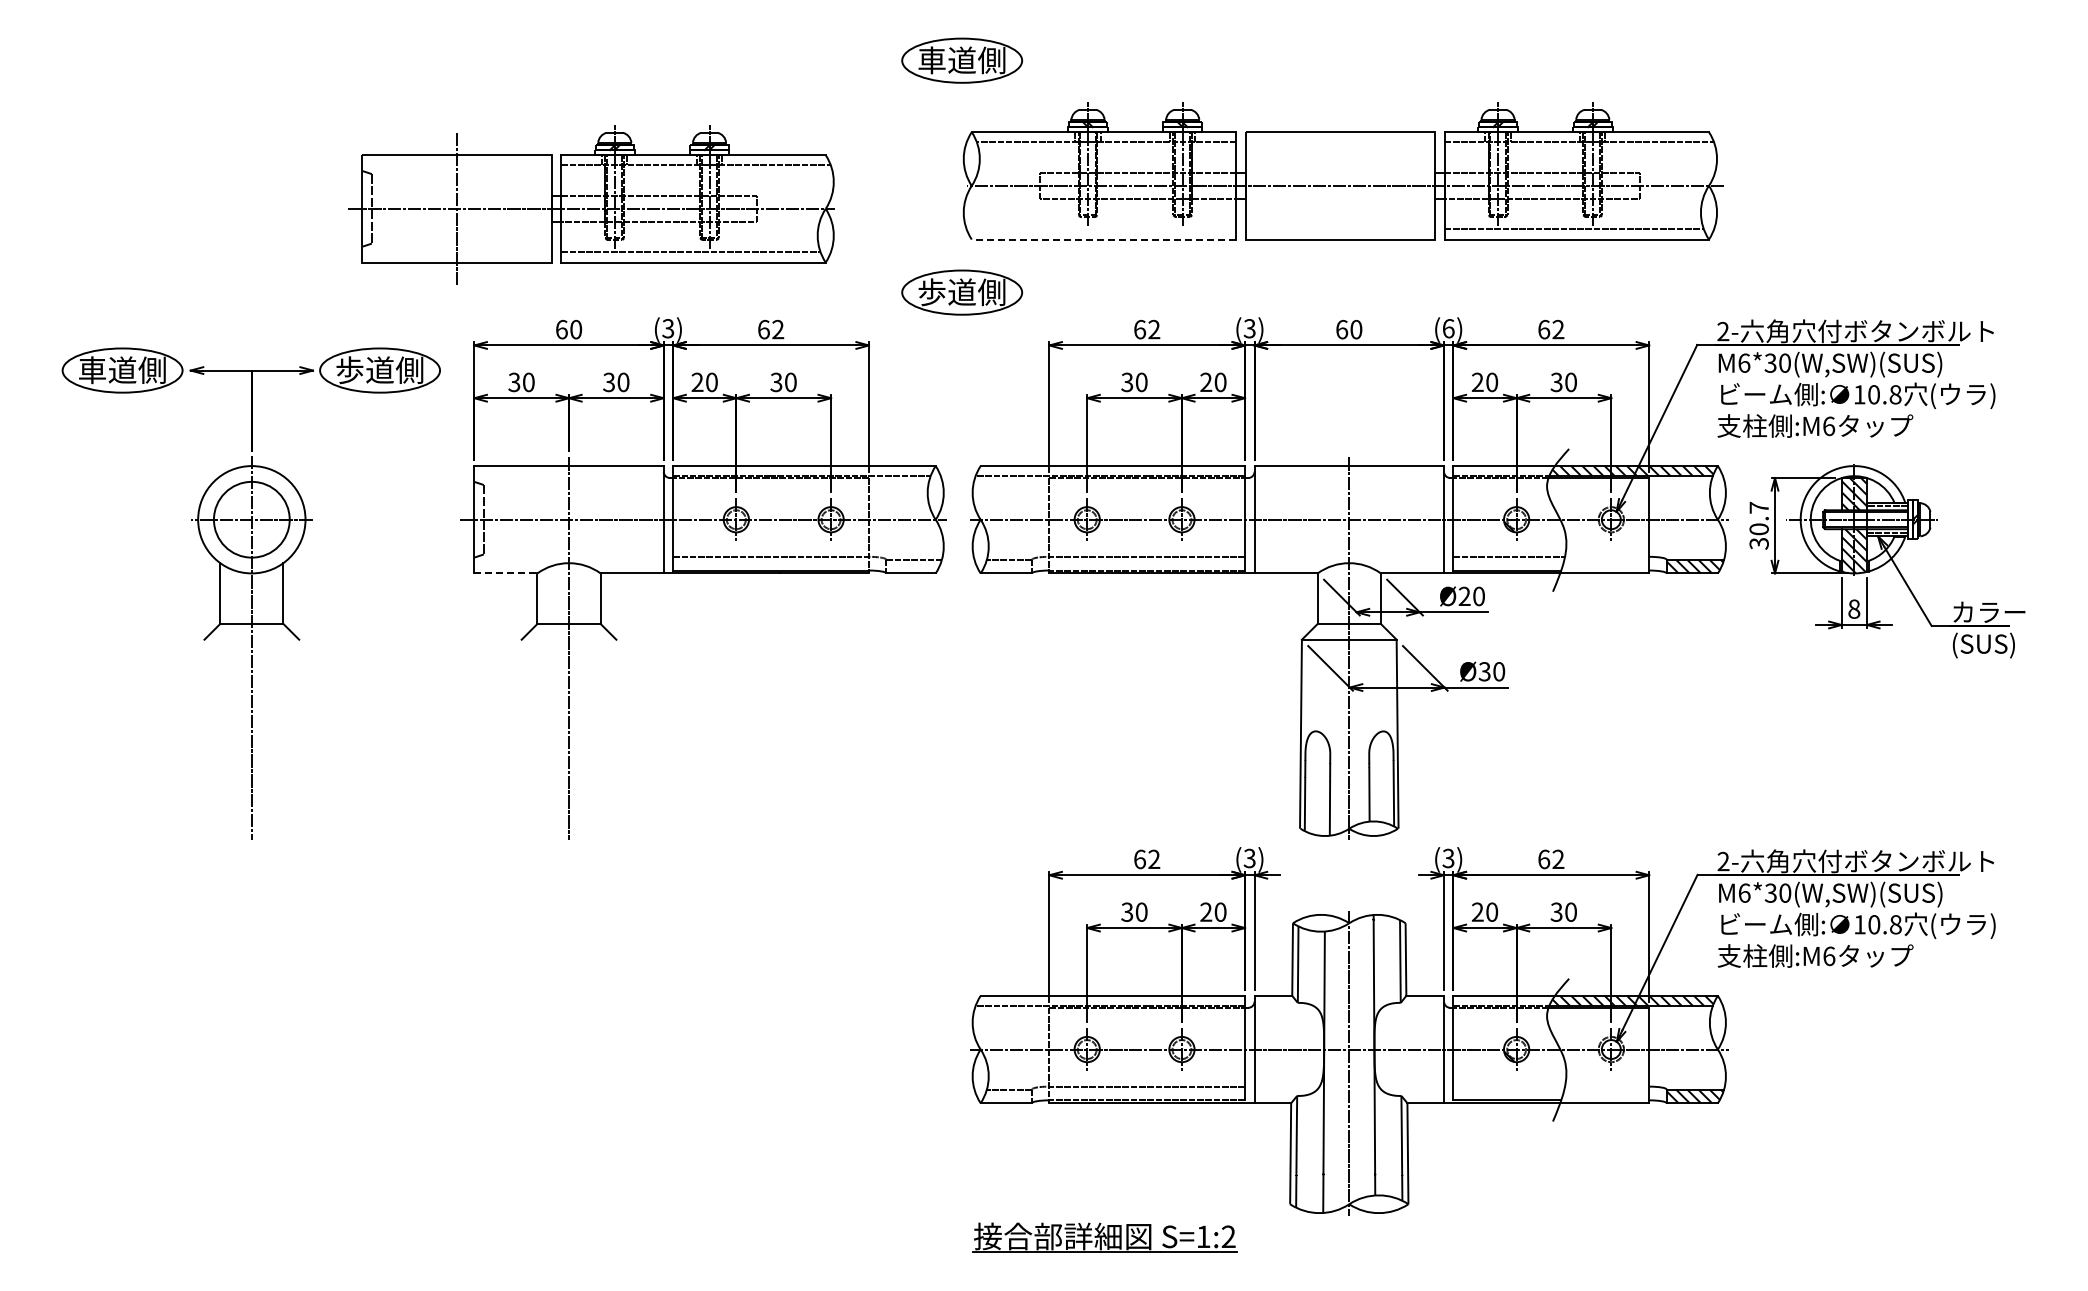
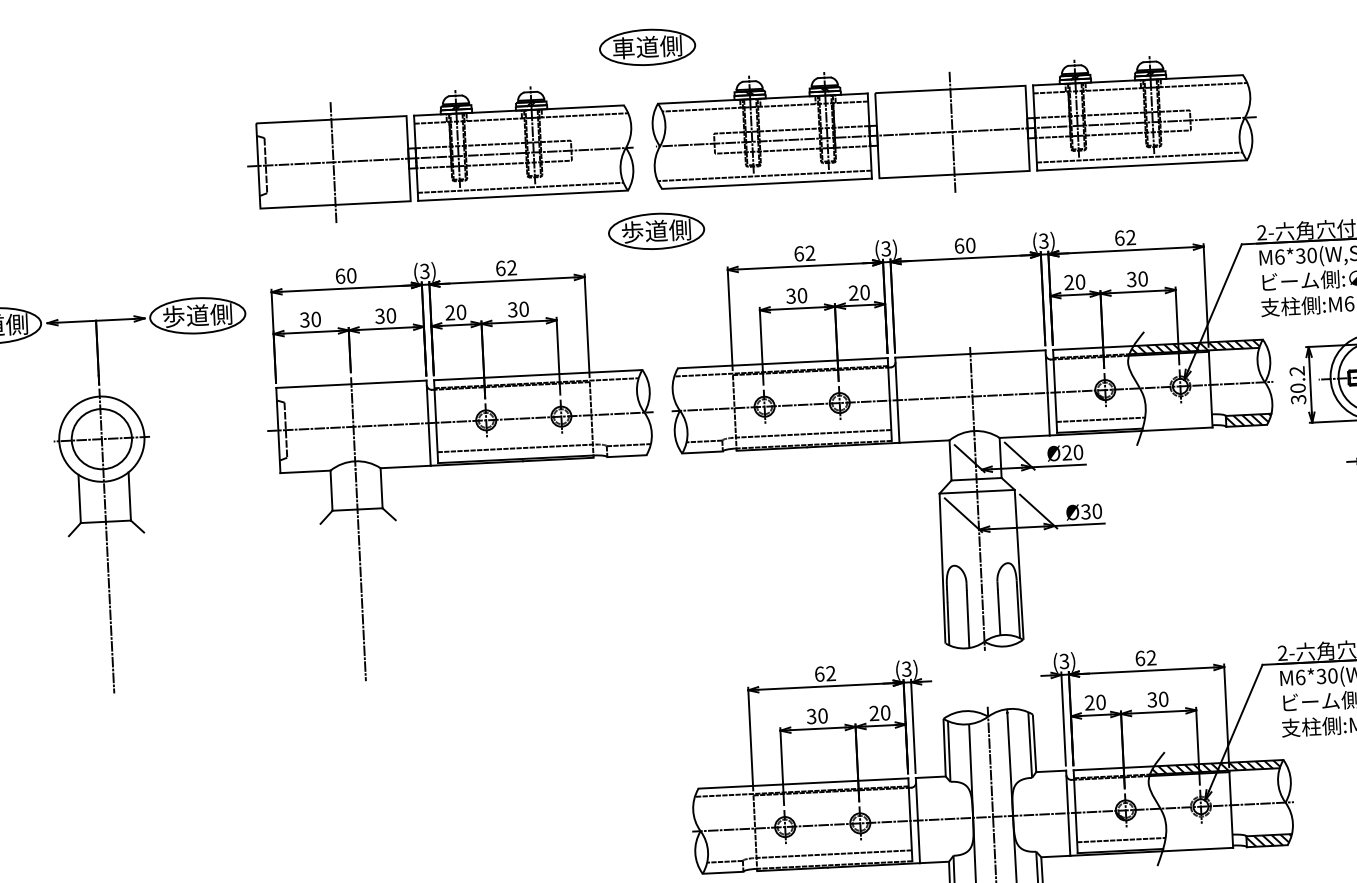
line: (1340, 185) -> (952, 131), added
part: (591, 204) -> (439, 153), moved
line: (1101, 229) -> (764, 175), added
line: (1103, 239) -> (766, 183), dashed -> solid
text: (1448, 328) -> (1043, 241), (6) -> (3)
text: (1758, 507) -> (1296, 370), 30.7 -> 30.2
line: (505, 573) -> (305, 471), dashed -> solid
line: (1509, 1086) -> (1121, 839), added

